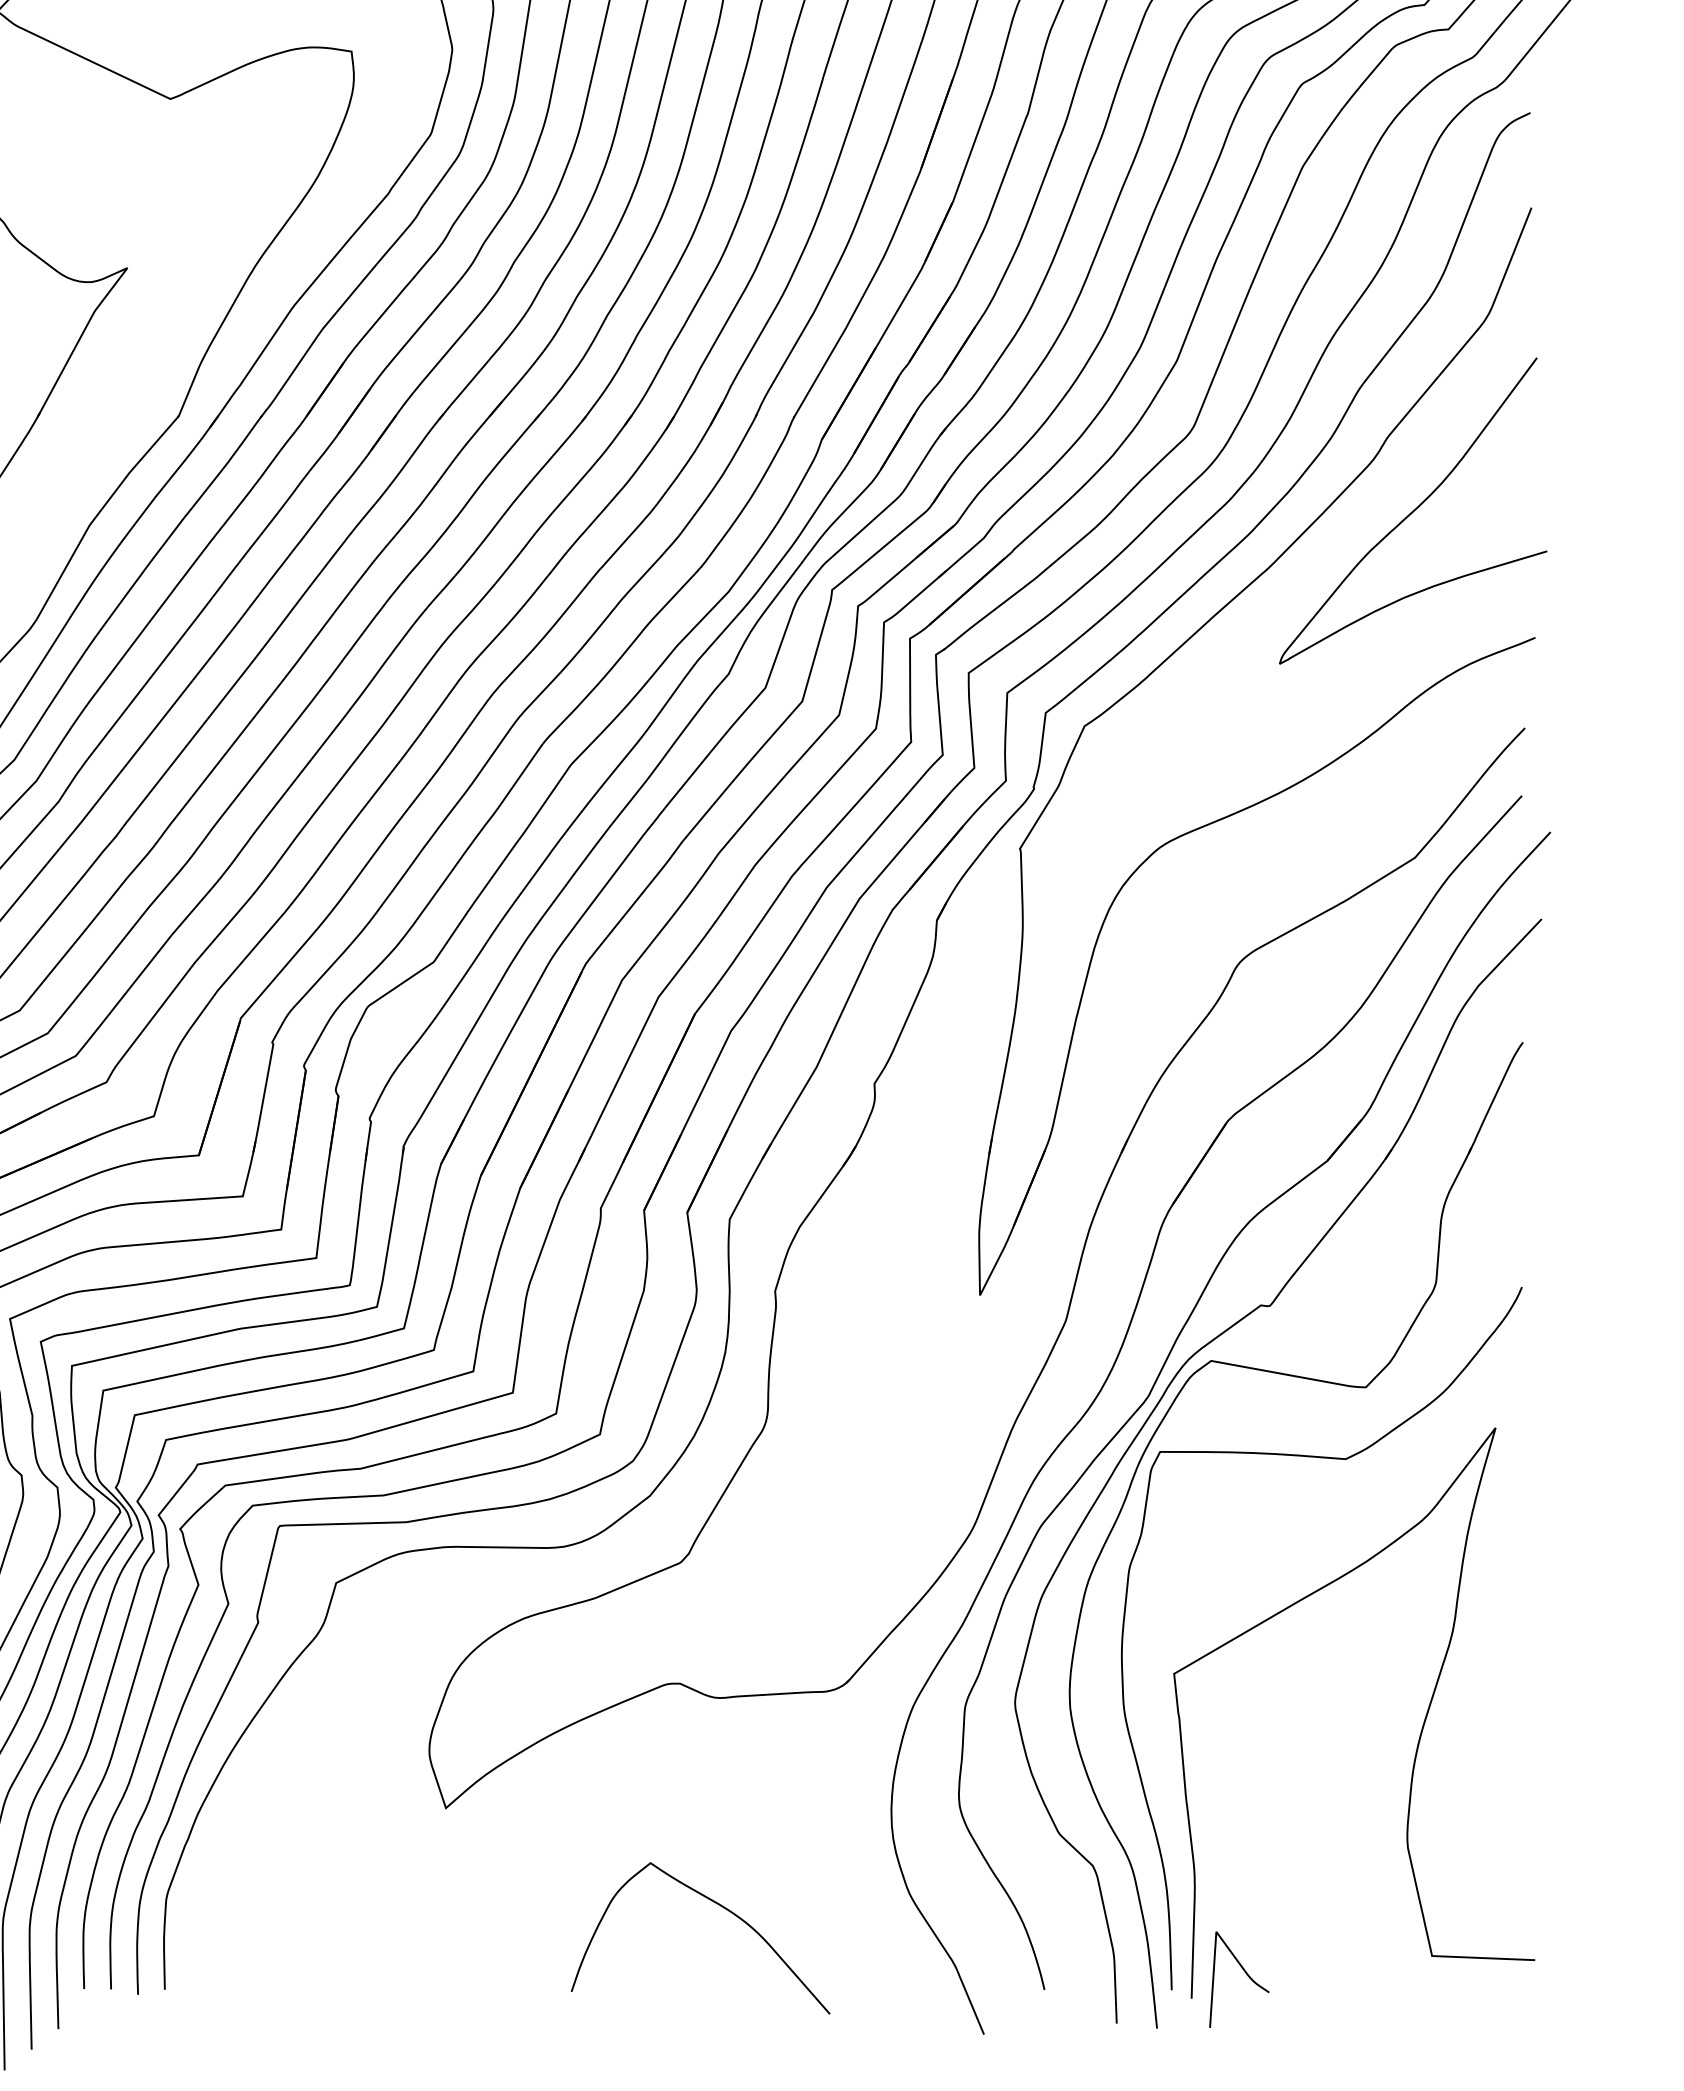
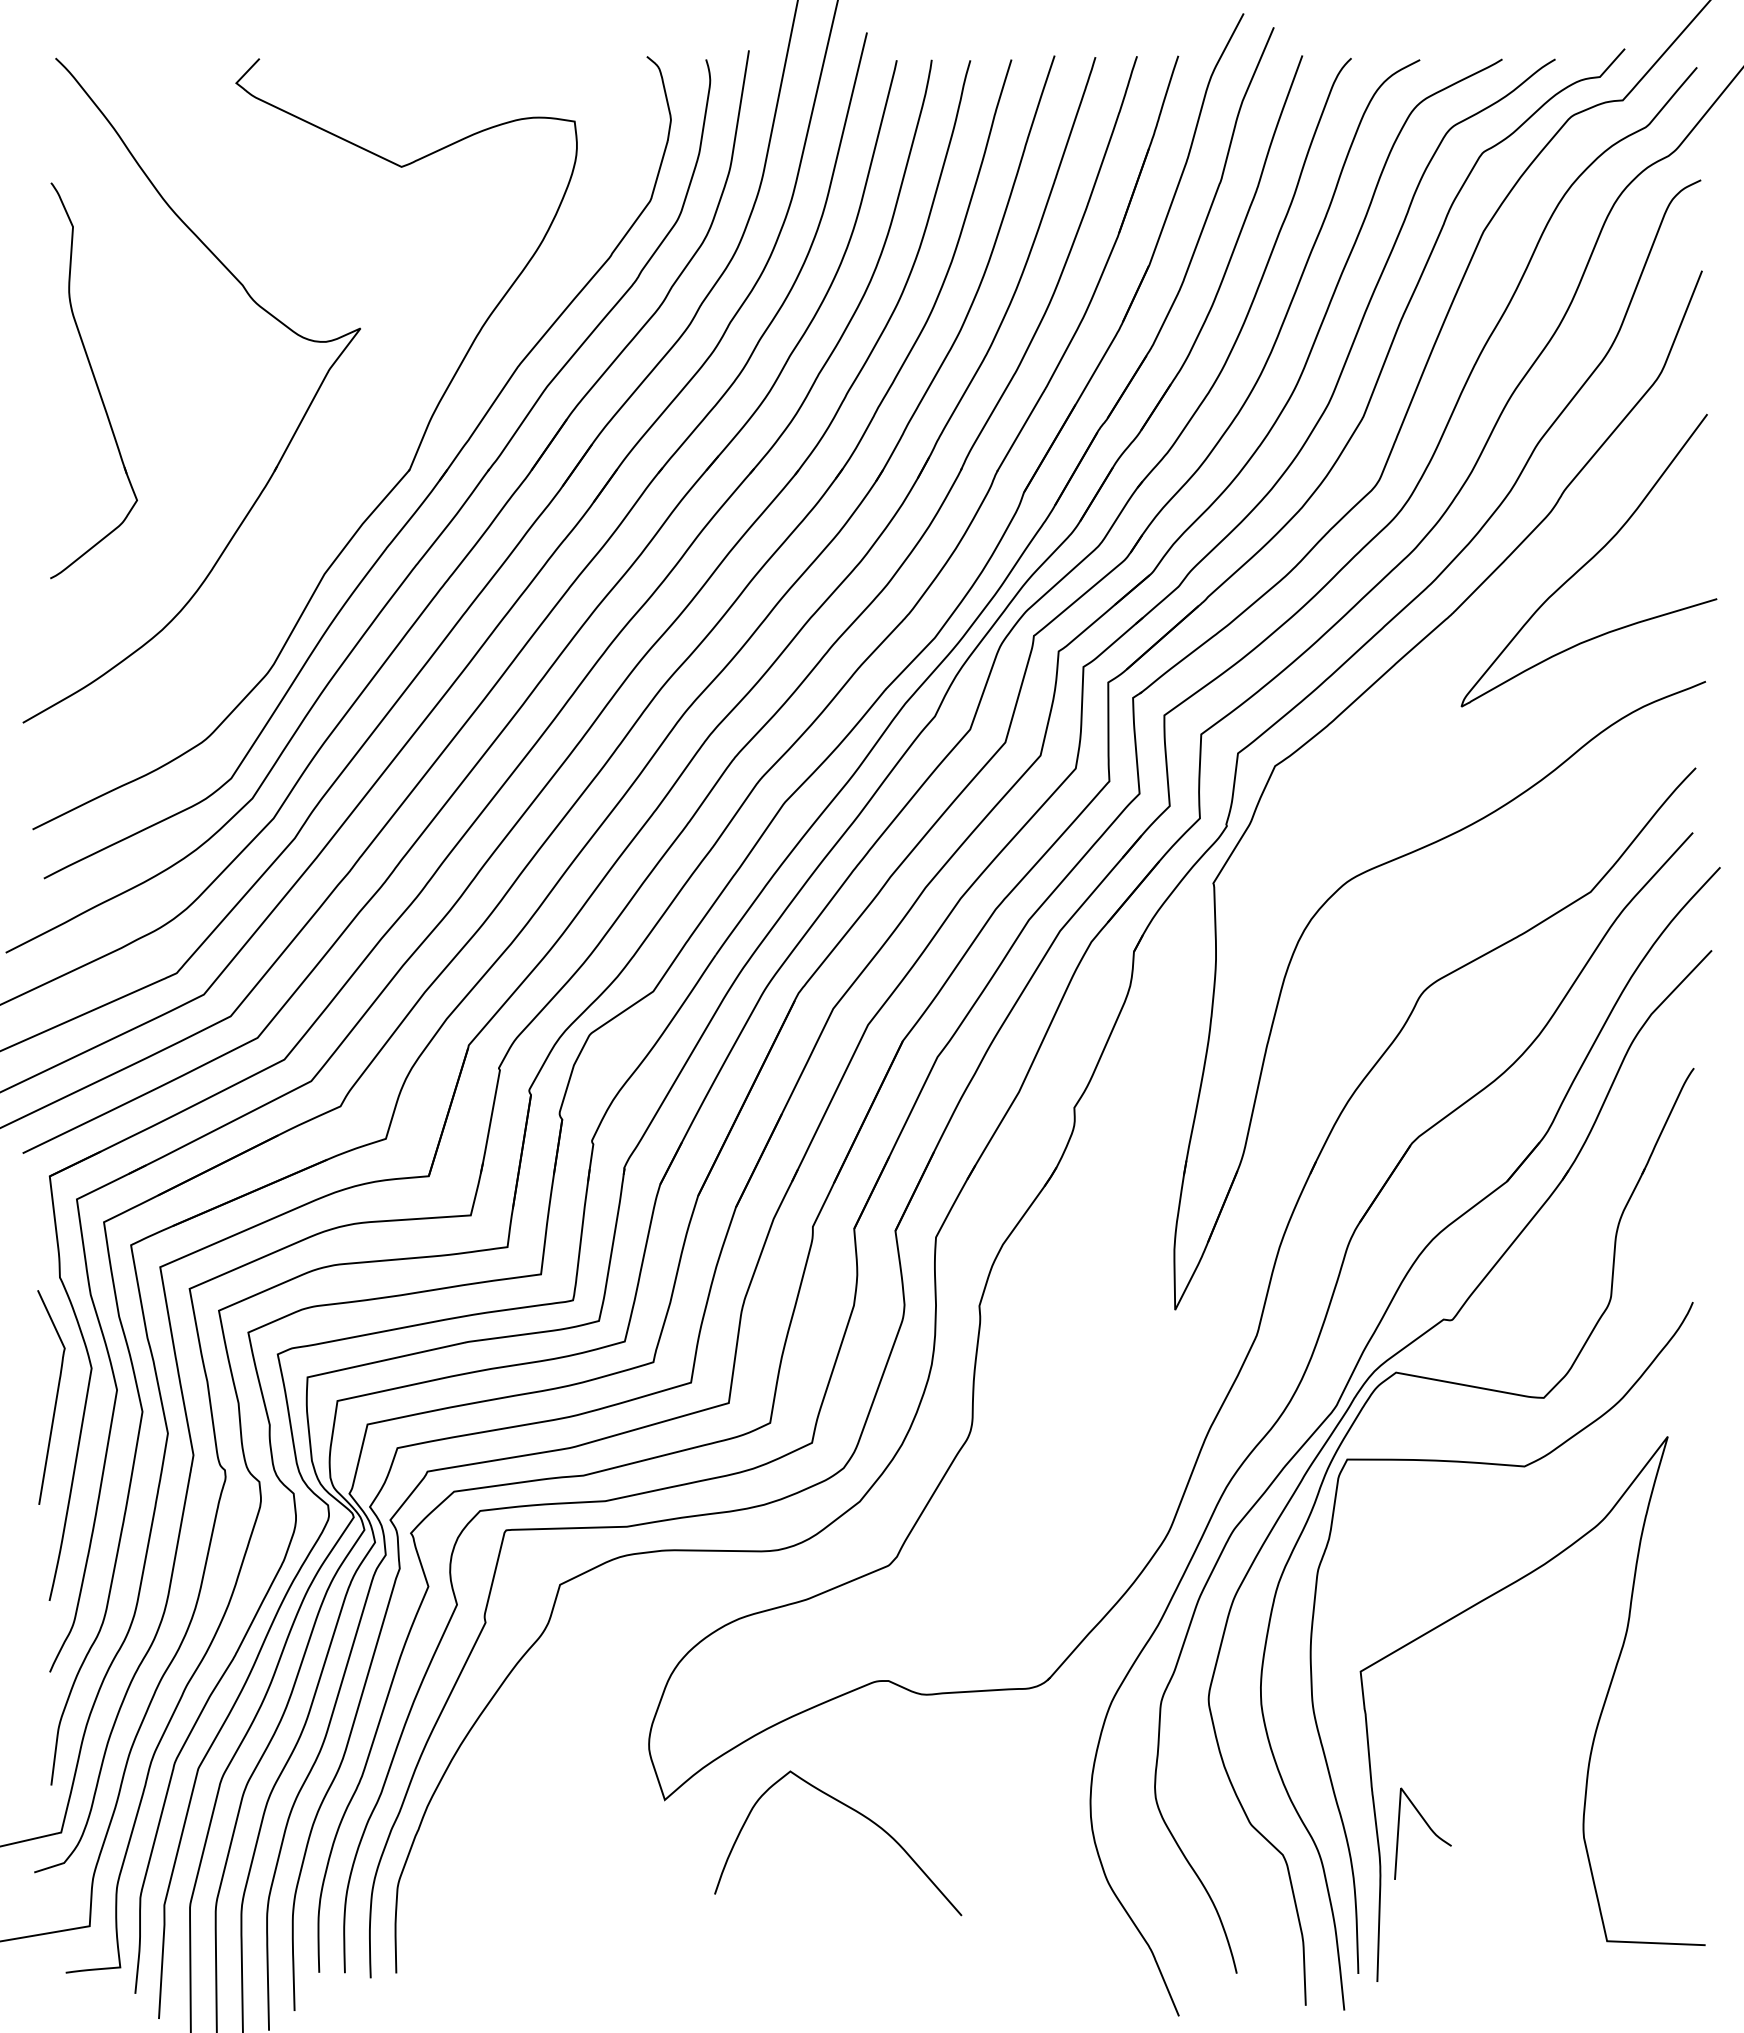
curve: (717, 1905) -> (854, 1811), moved
curve: (1245, 1973) -> (1428, 1827), moved

